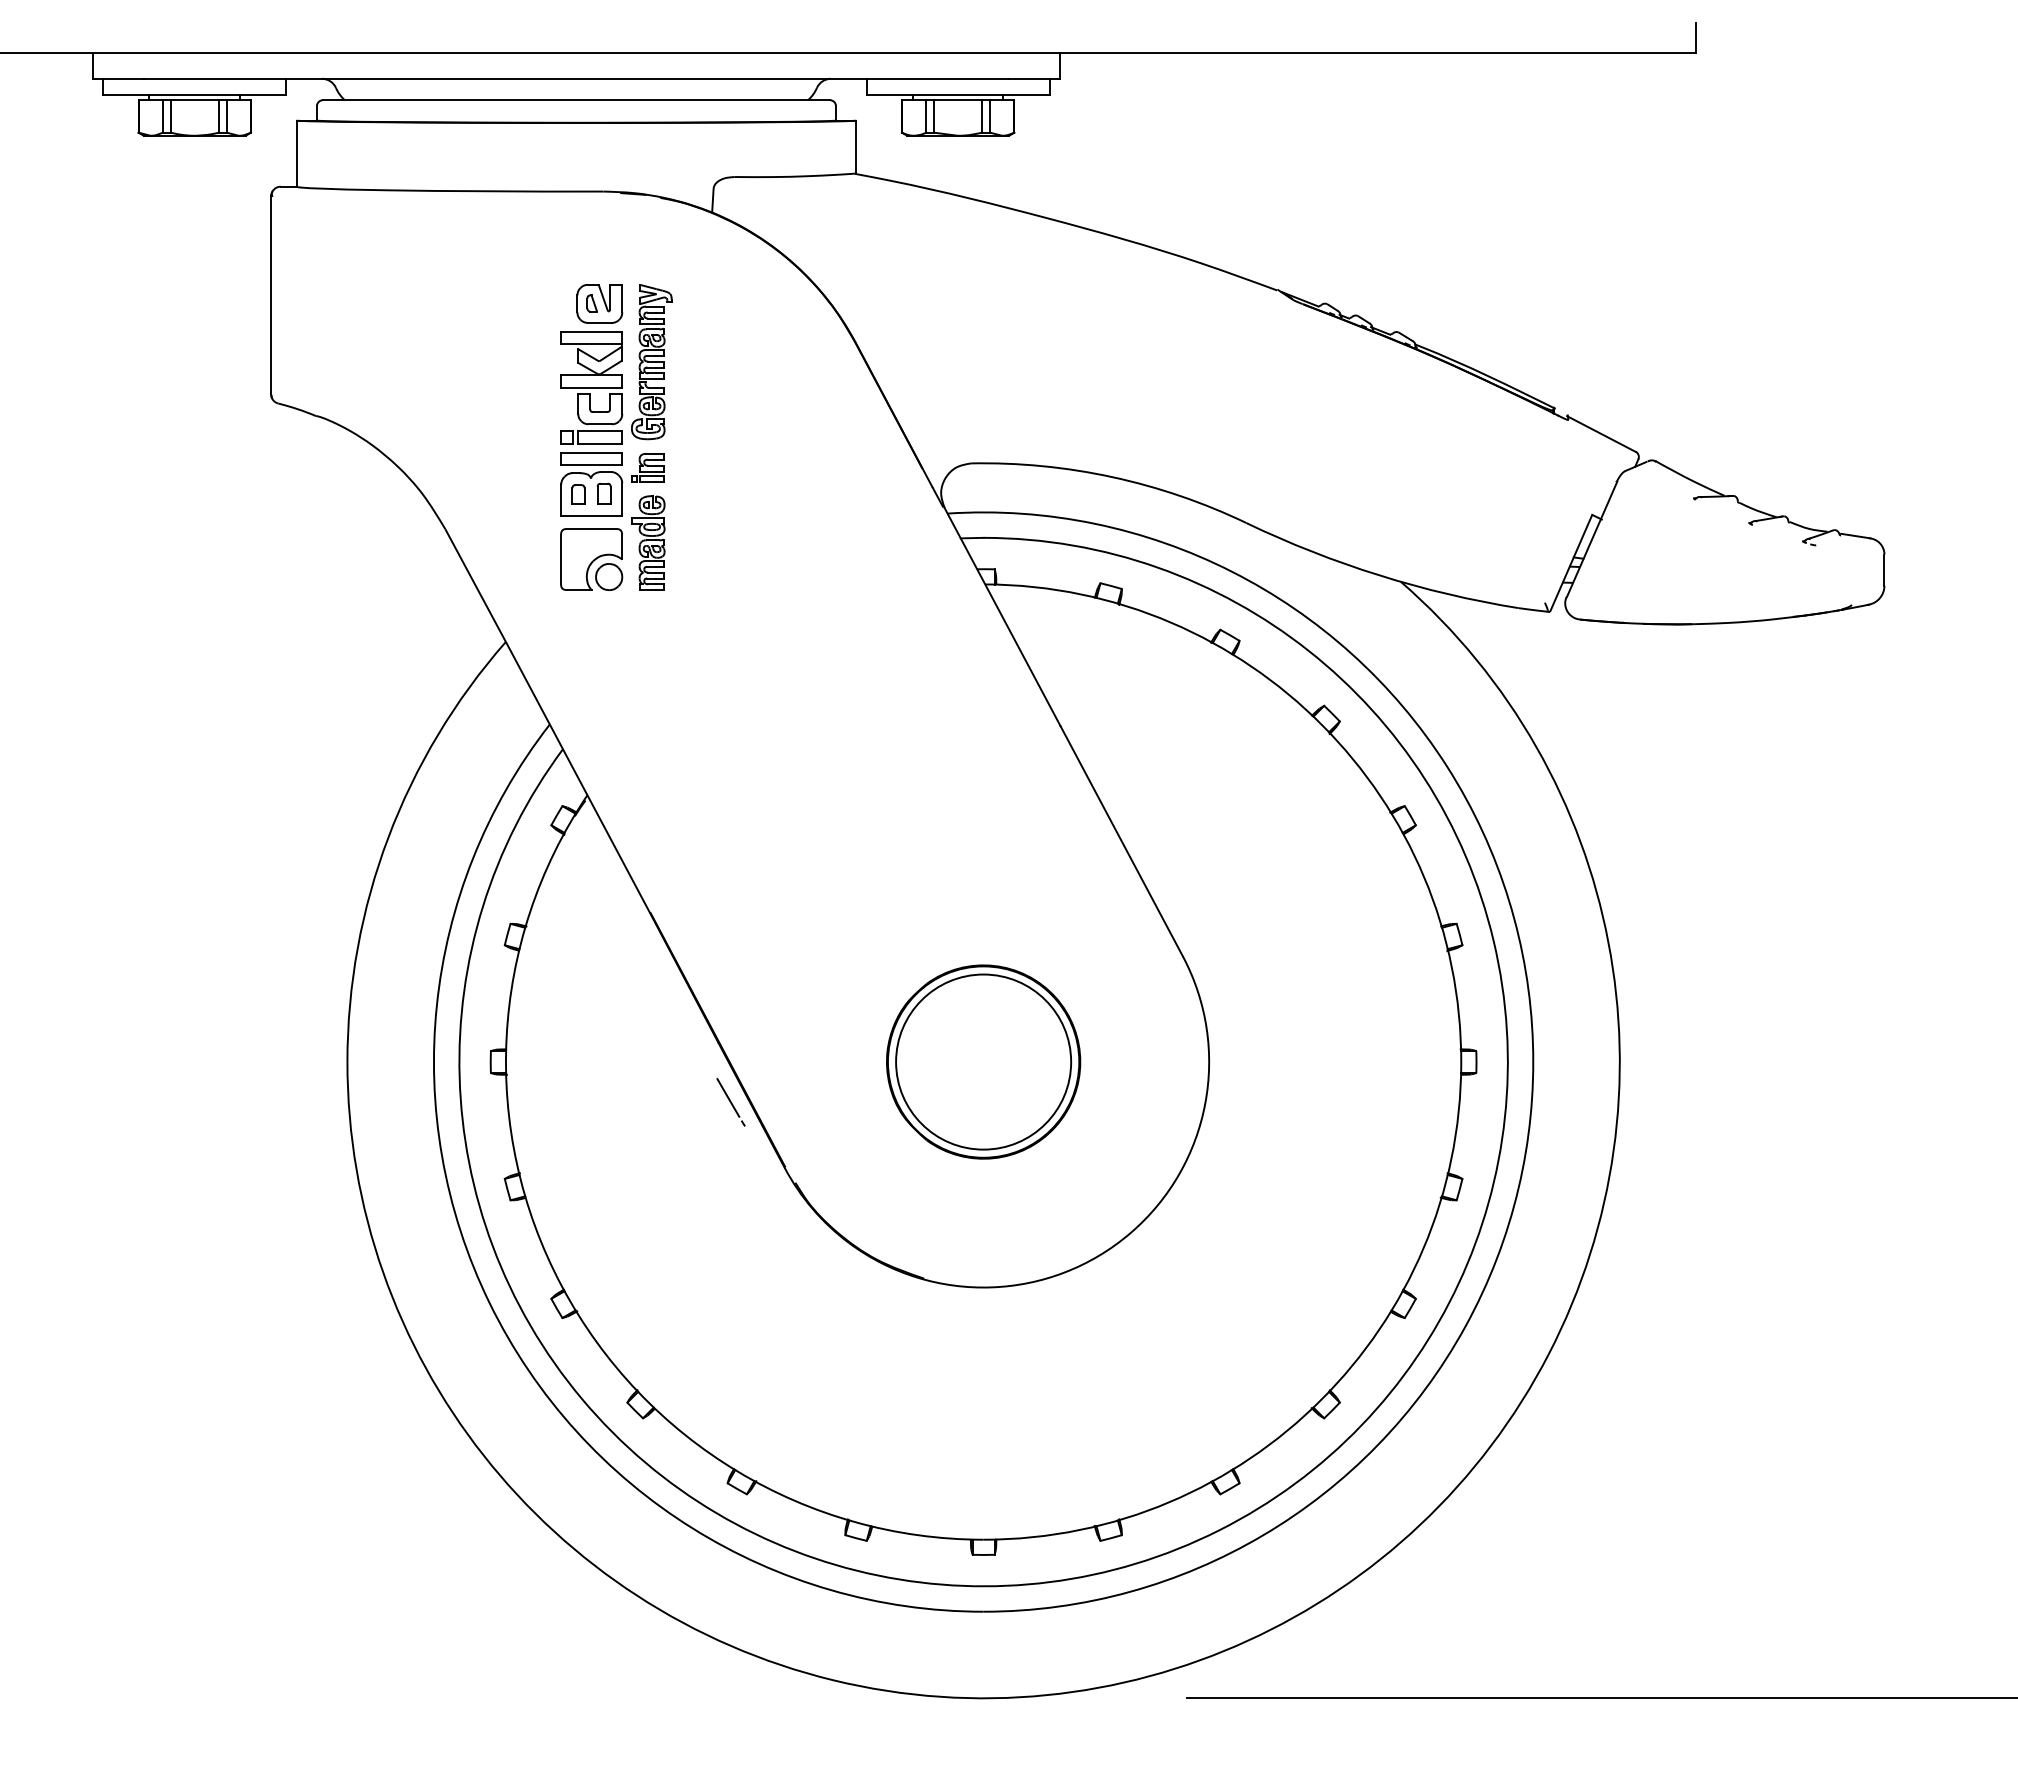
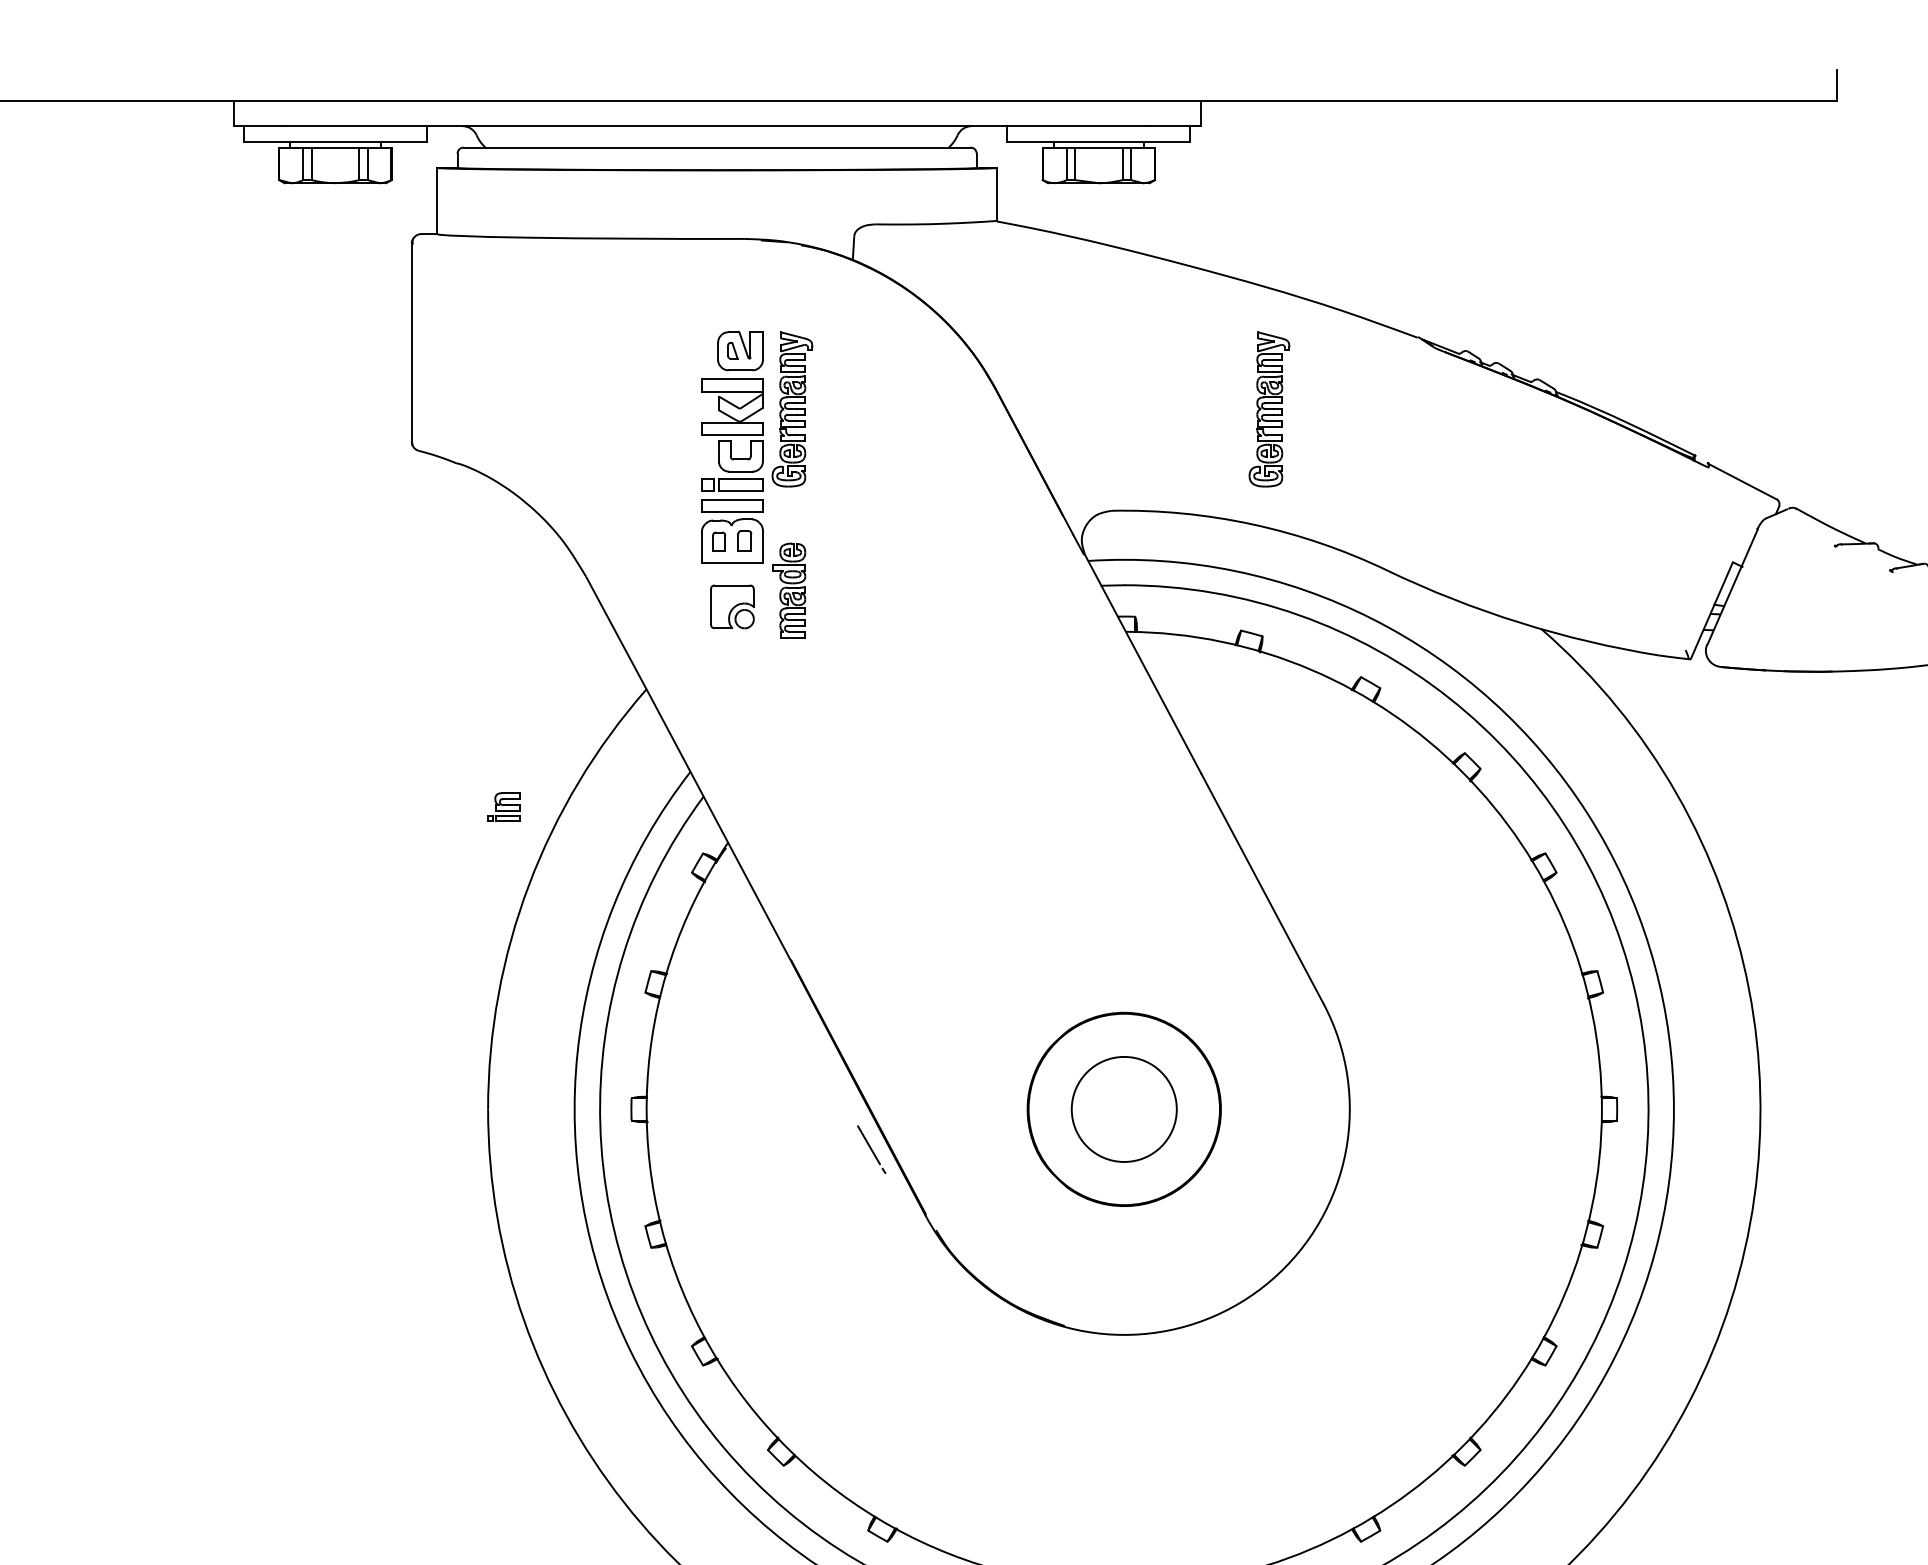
part: (1128, 362) -> (1269, 409), added
part: (647, 467) -> (503, 806), moved
part: (591, 559) -> (732, 606), size x0.7
circle: (983, 1061) -> (1124, 1108), size x0.6

